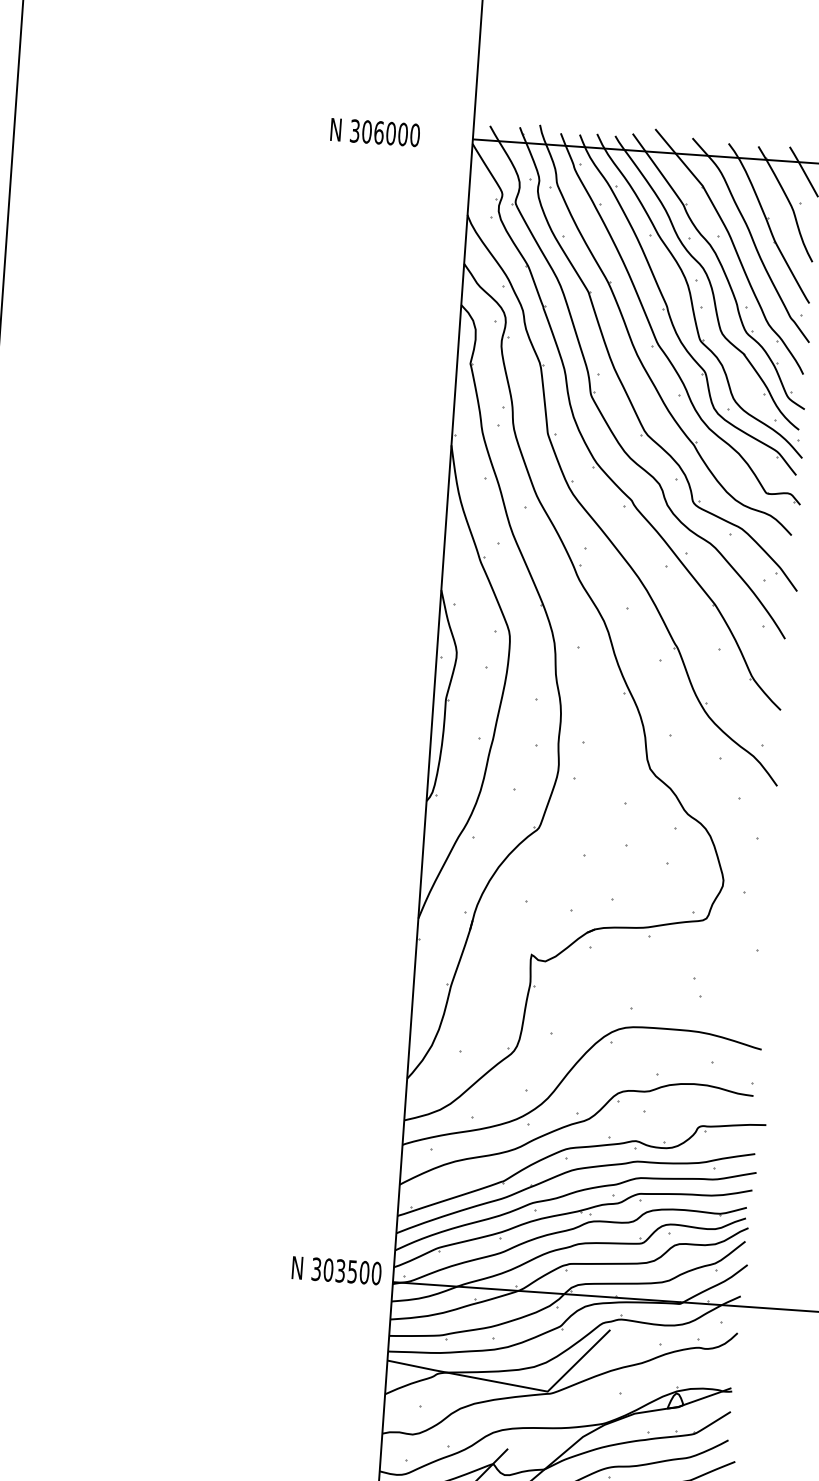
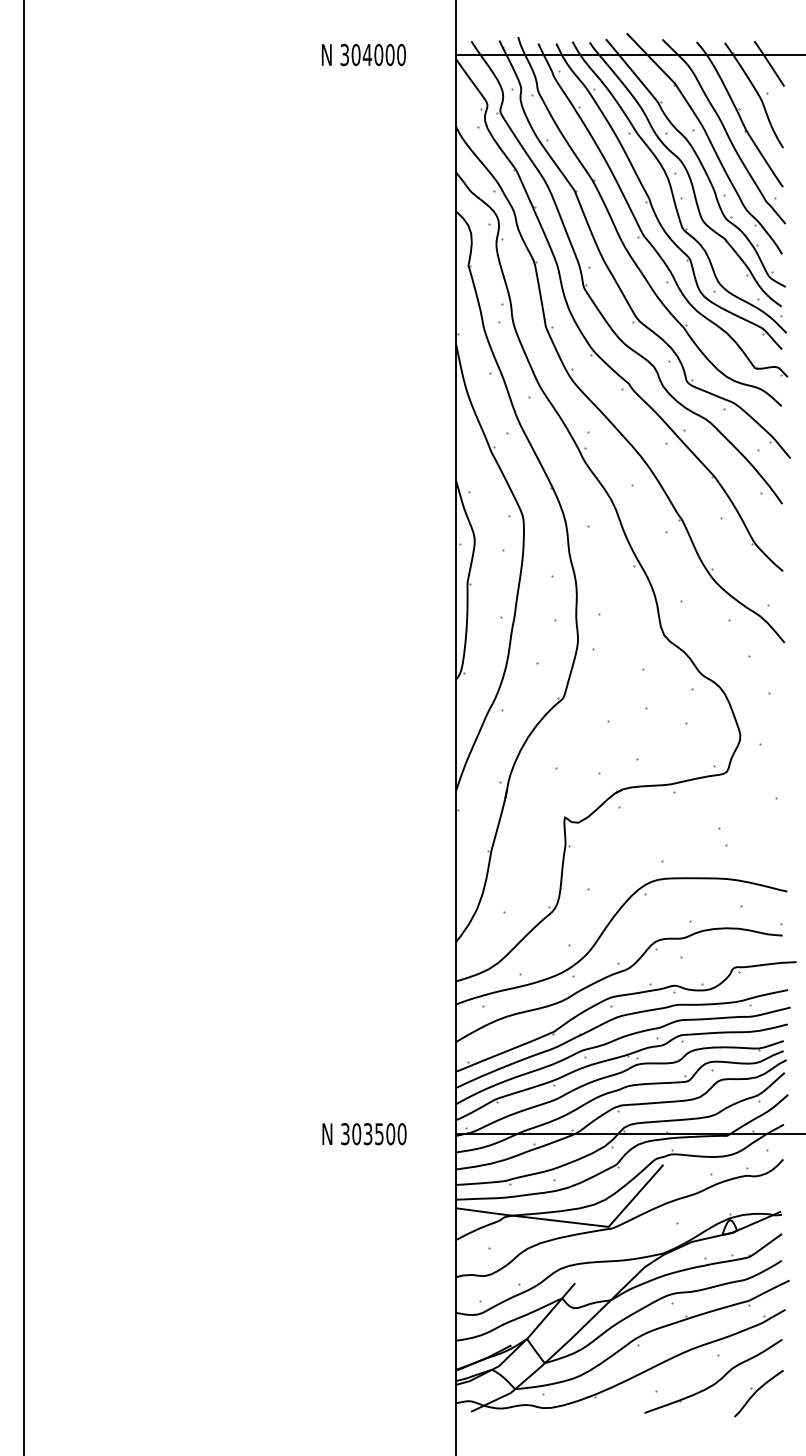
text: (379, 132) -> (367, 54), 306000 -> 304000
text: (336, 1271) -> (364, 1134), moved

